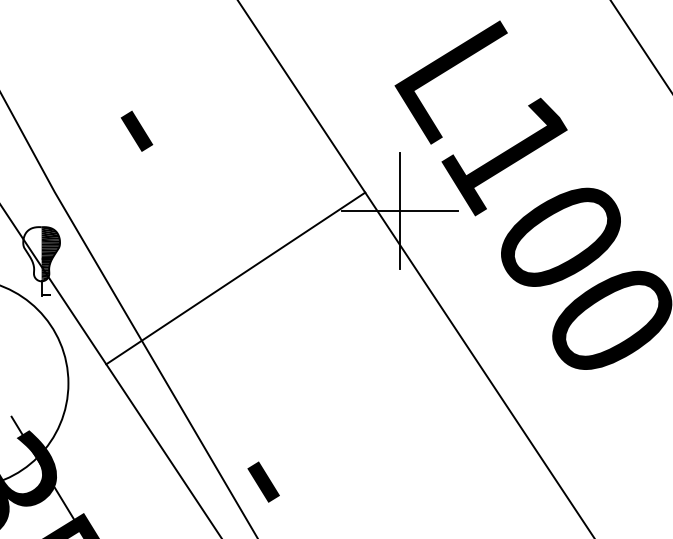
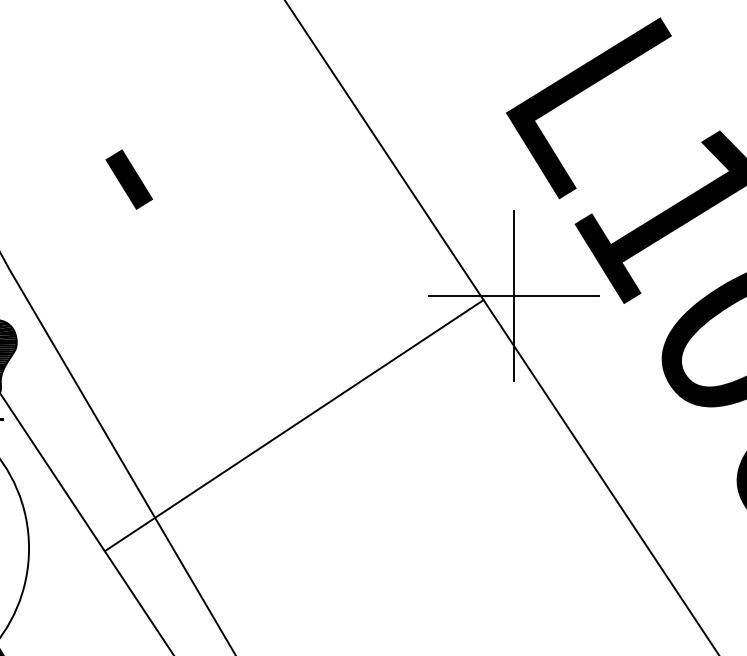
line: (235, 278) -> (293, 425), moved

